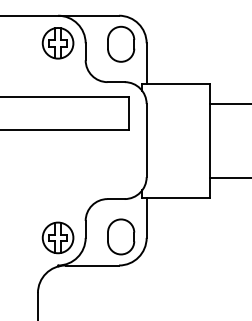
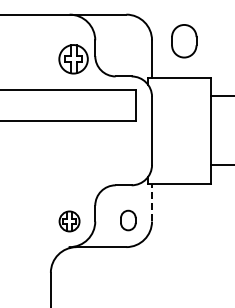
part: (57, 43) -> (73, 59), moved
part: (121, 44) -> (184, 41), moved
line: (147, 217) -> (152, 202), solid -> dashed
part: (121, 236) -> (128, 220), size x0.6
part: (57, 237) -> (69, 221), size x0.7

